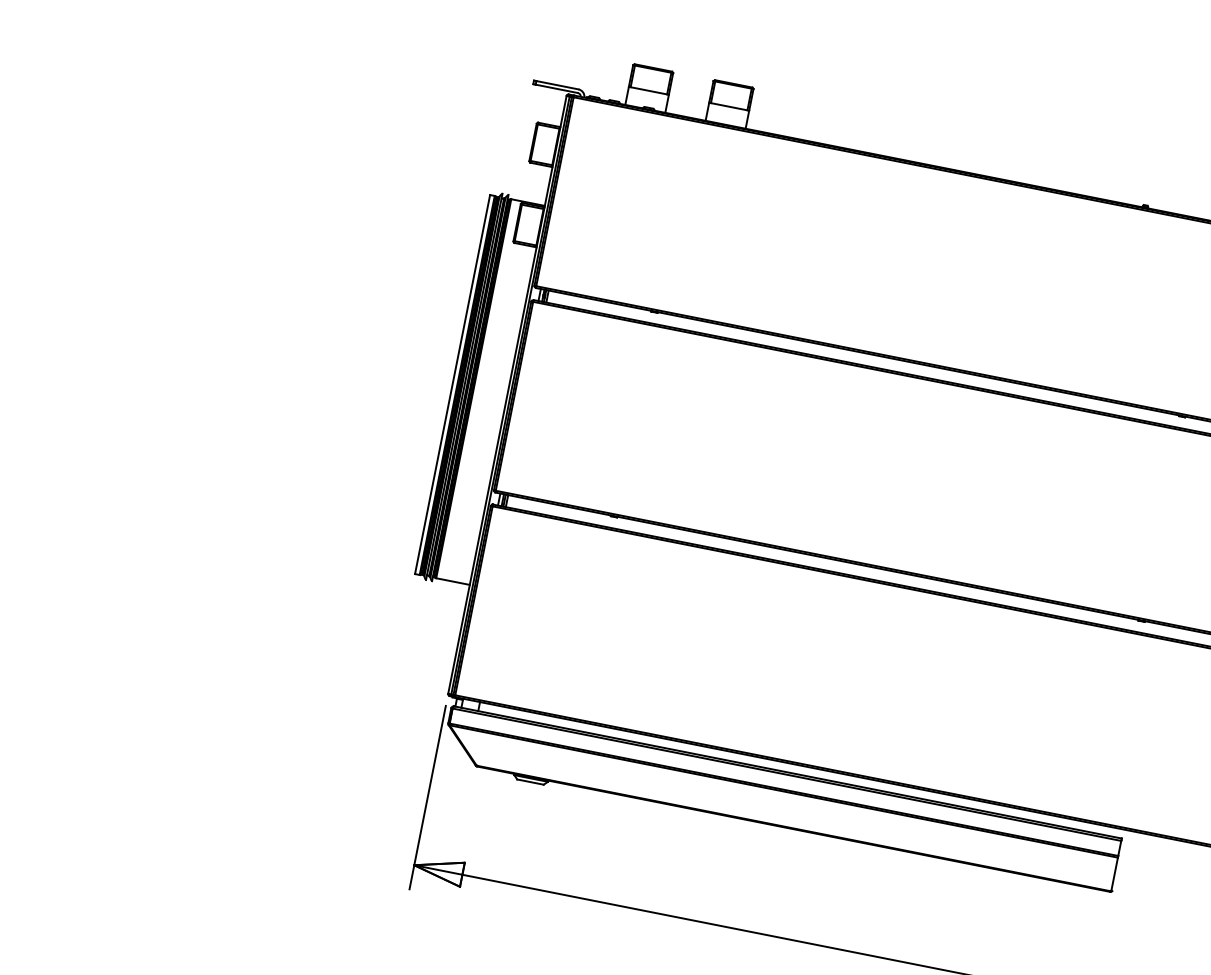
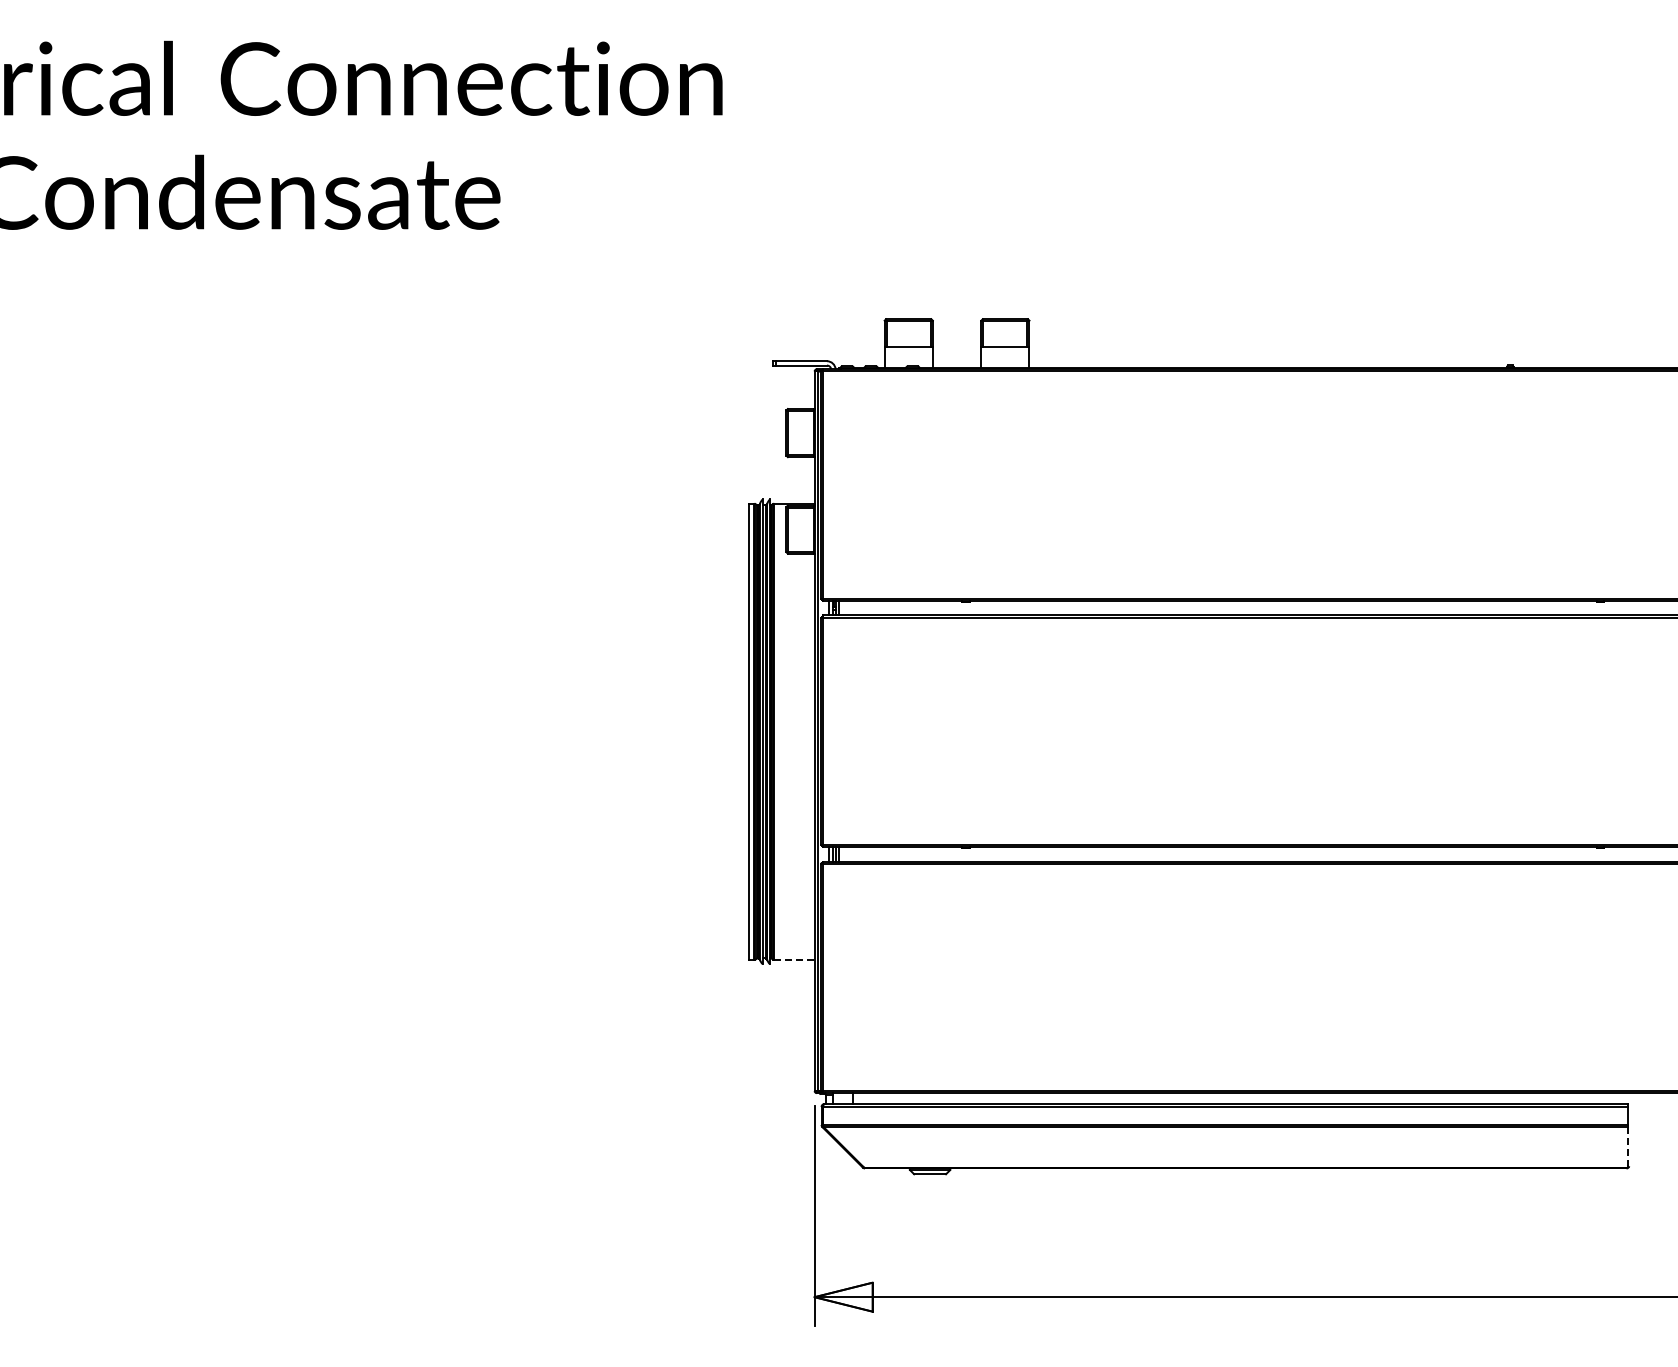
line: (453, 581) -> (794, 959), solid -> dashed
line: (1114, 874) -> (1627, 1147), solid -> dashed

